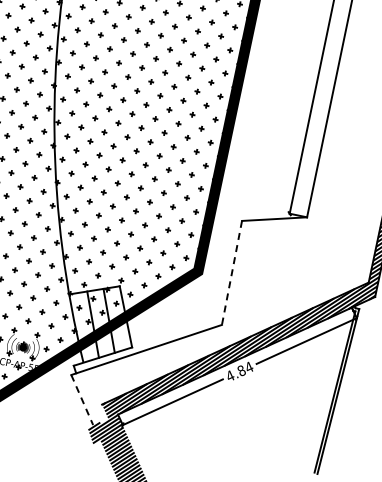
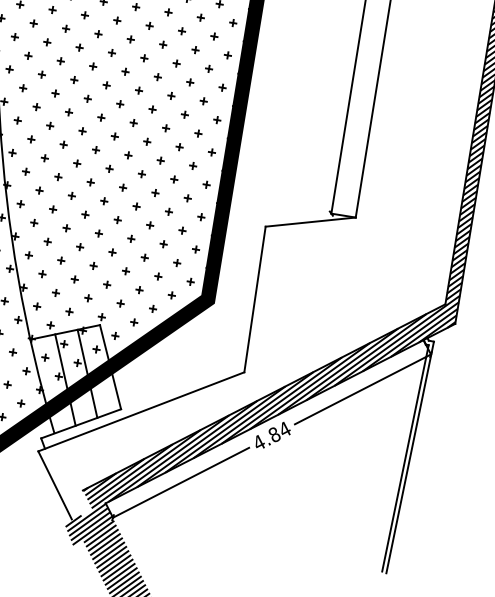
line: (232, 272) -> (255, 298), dashed -> solid
line: (82, 400) -> (55, 486), dashed -> solid

